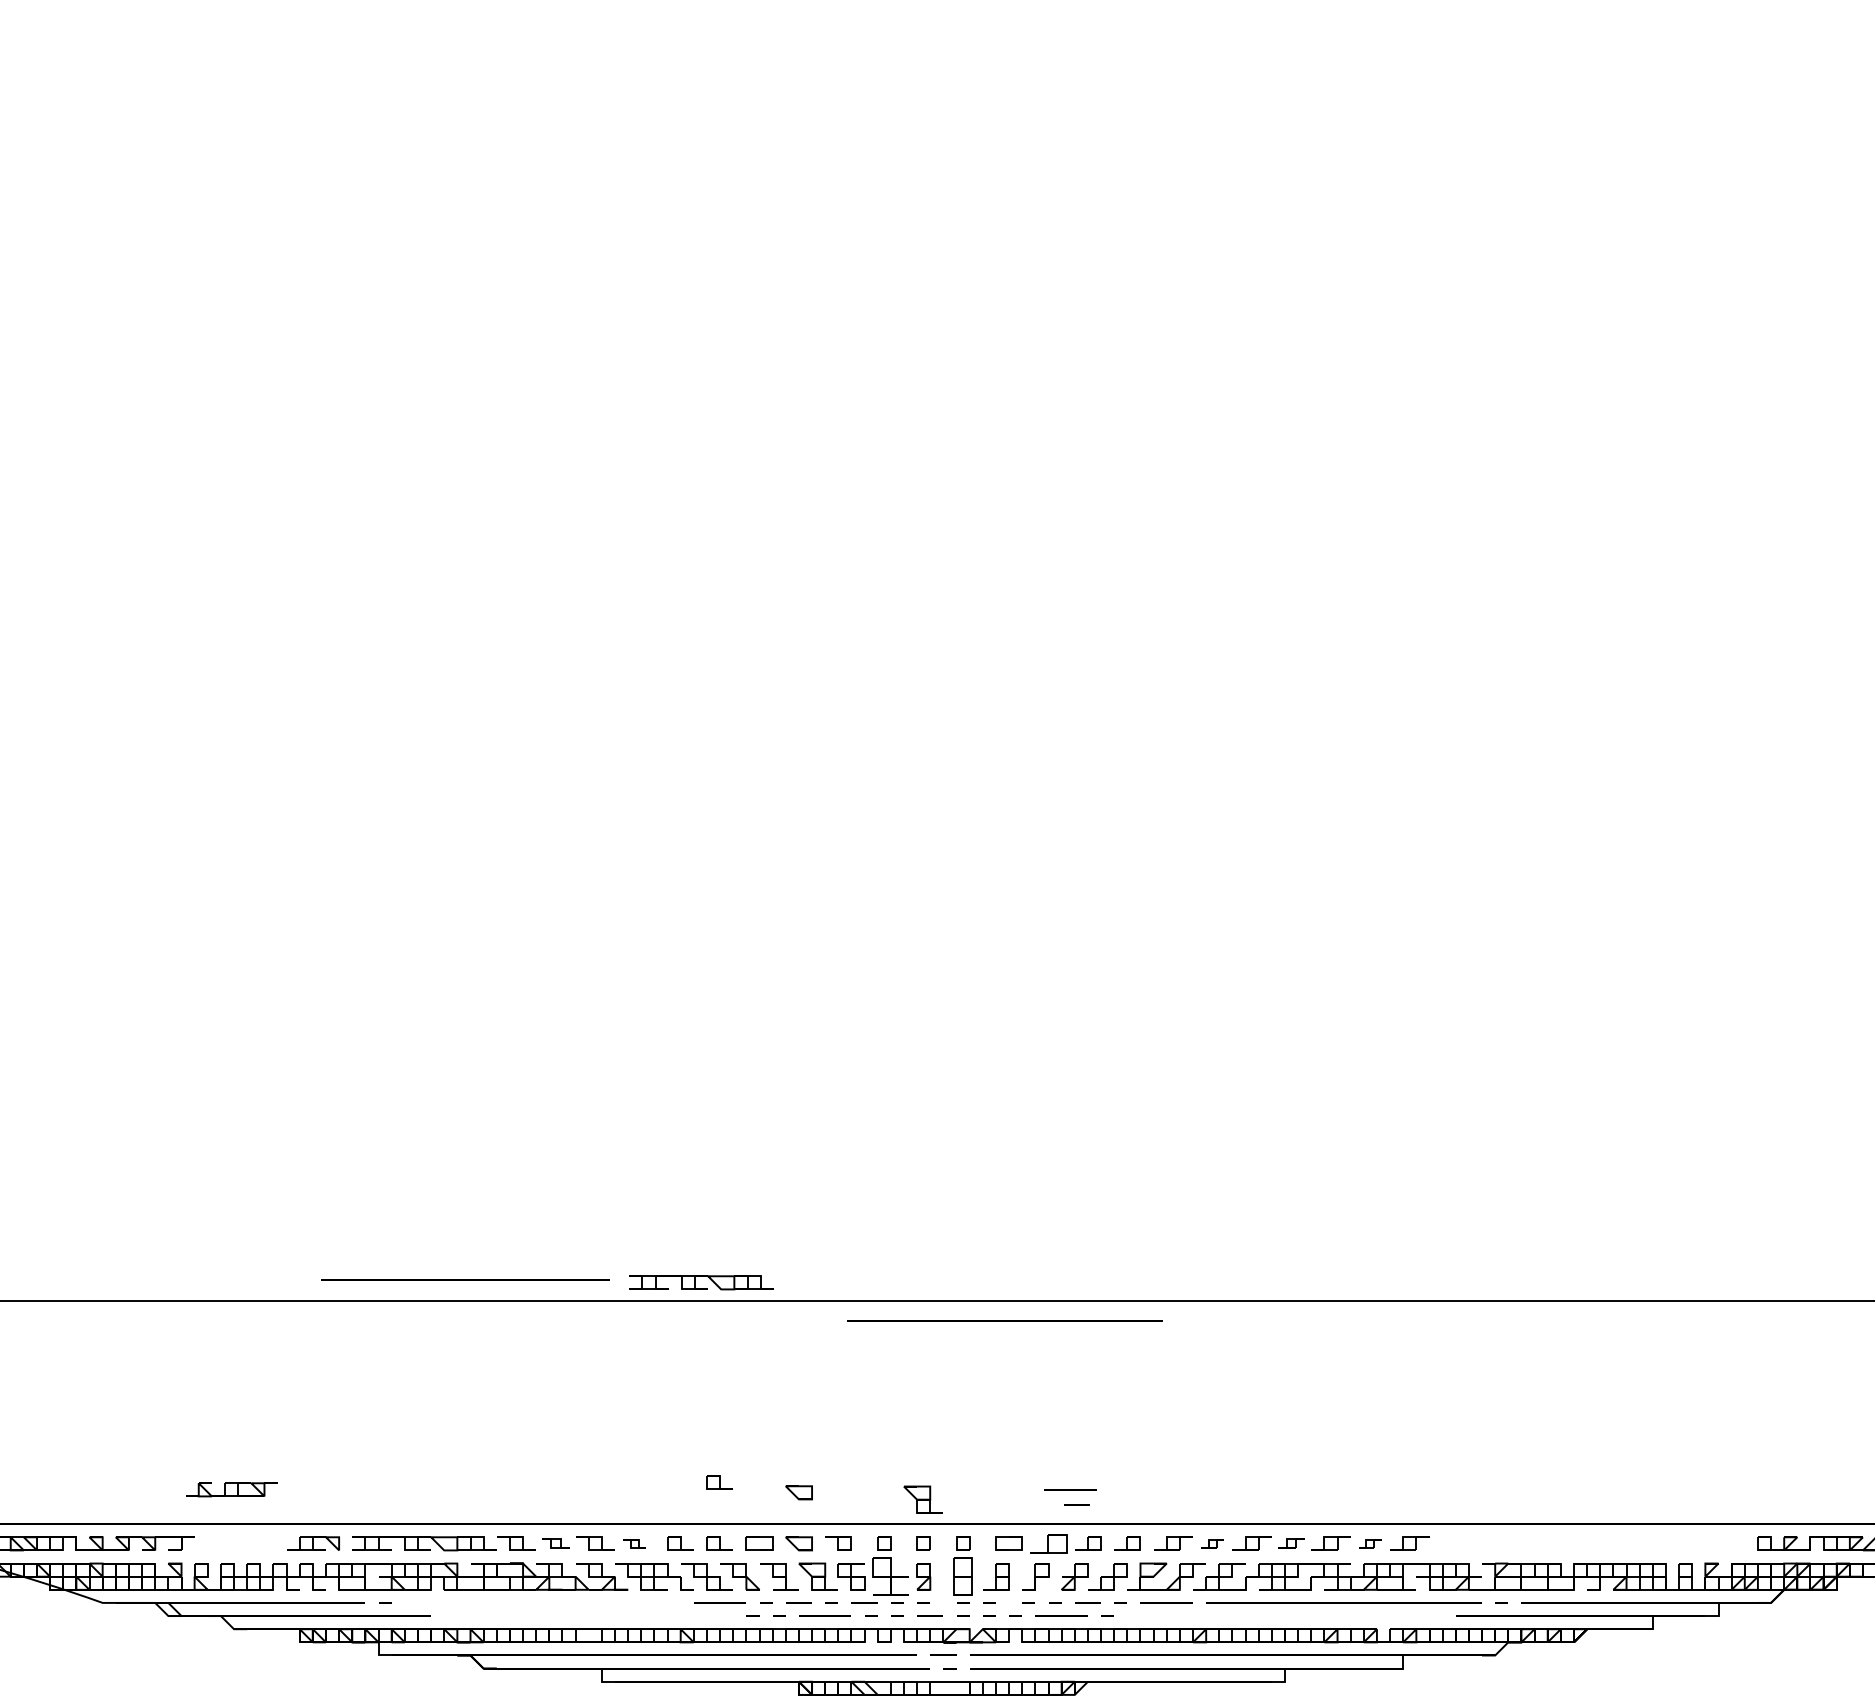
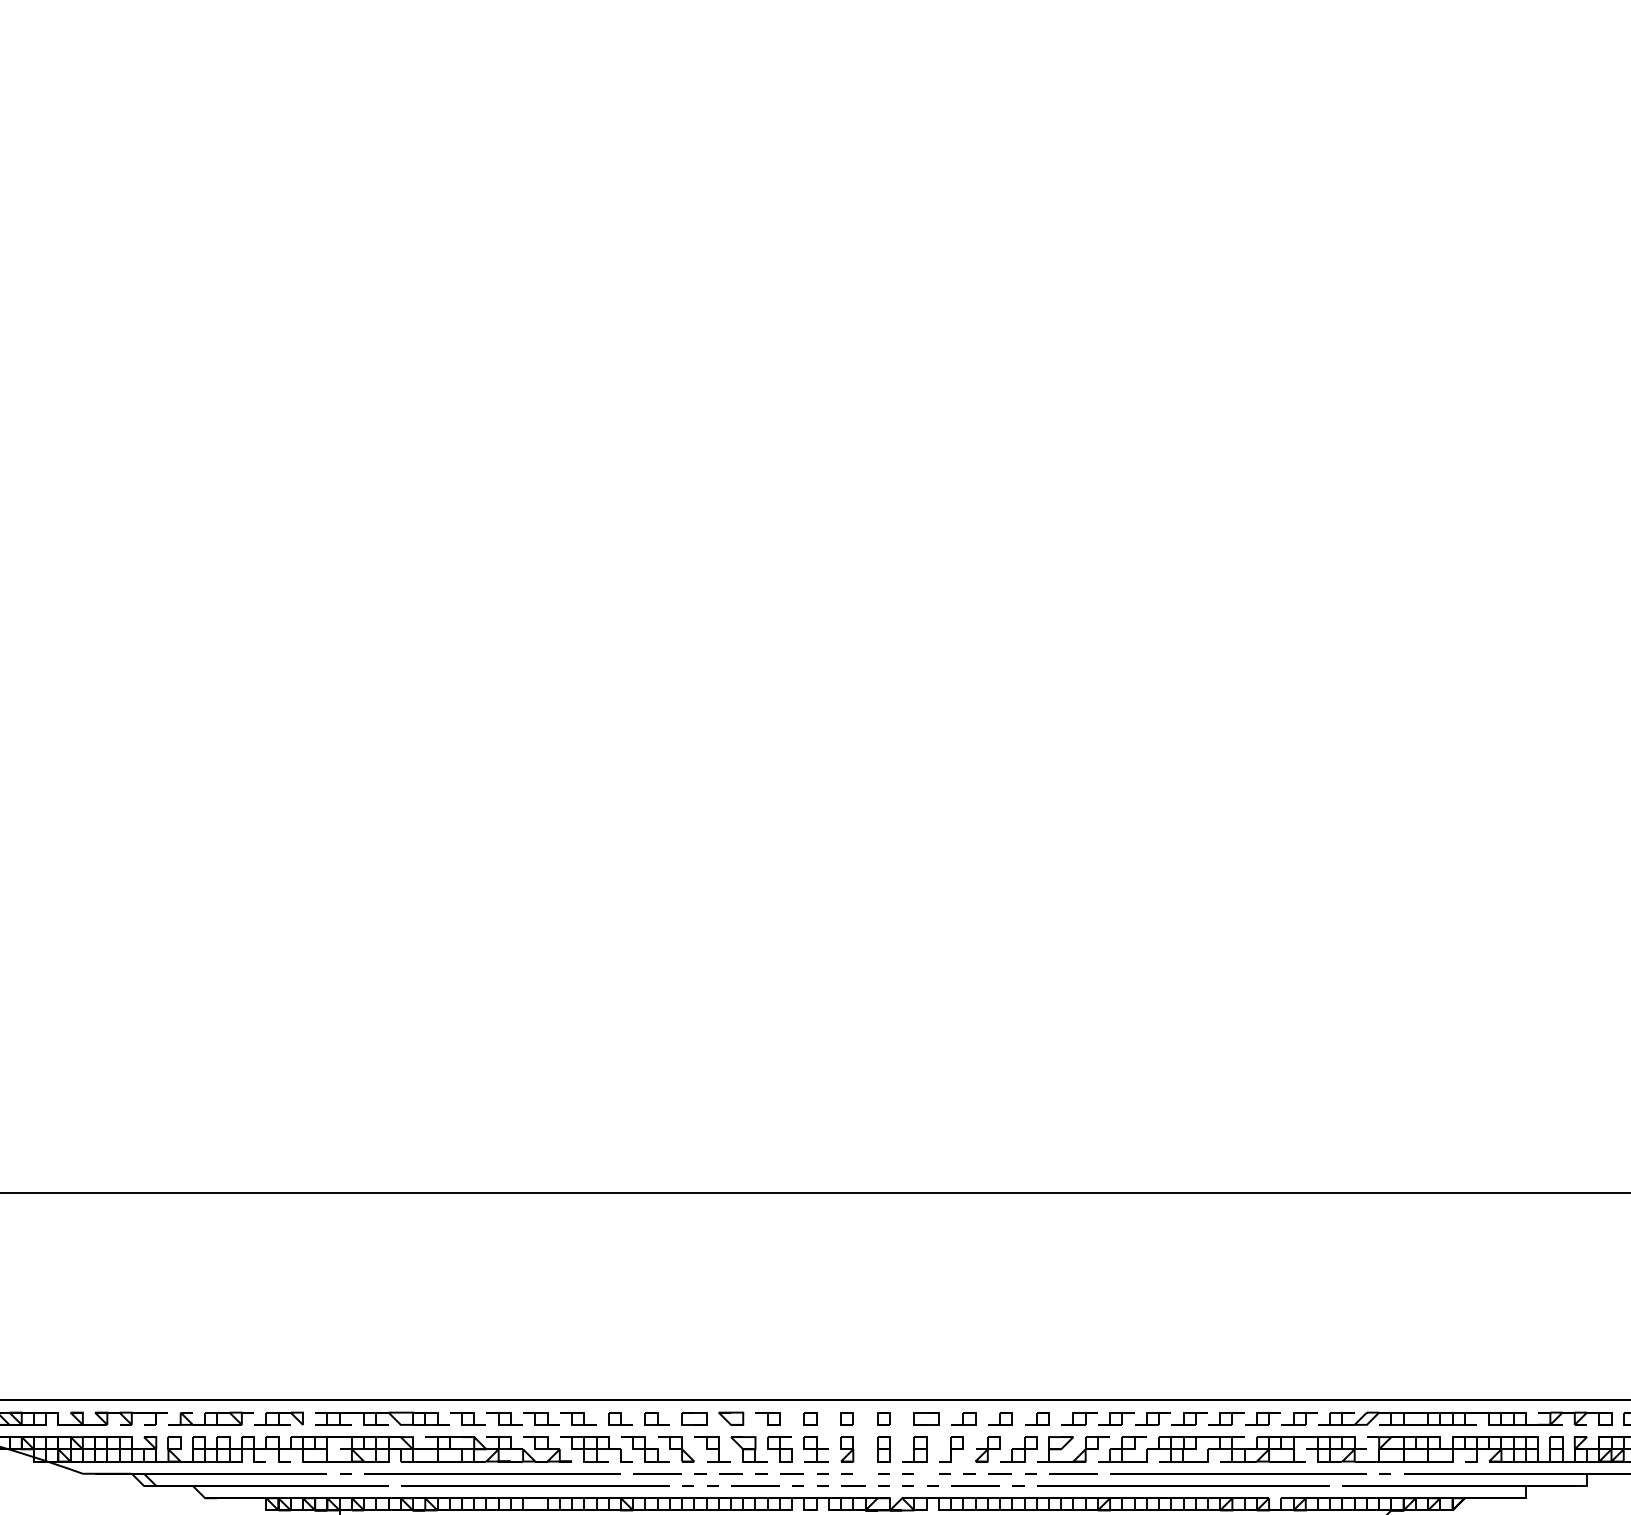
line: (465, 1279) -> (535, 1485), moved
part: (701, 1282) -> (640, 1175), removed
line: (1004, 1320) -> (1183, 1485), moved
part: (719, 1482) -> (657, 1361), removed
part: (231, 1489) -> (211, 1418), moved
line: (1070, 1489) -> (983, 1368), removed
part: (798, 1492) -> (730, 1370), removed
part: (922, 1499) -> (846, 1377), removed
line: (1076, 1504) -> (989, 1382), removed
part: (555, 1543) -> (504, 1418), size x1.43
part: (634, 1543) -> (577, 1418), size x1.67
part: (1048, 1543) -> (963, 1418), size x0.71
part: (1212, 1543) -> (1116, 1418), size x1.67
part: (1291, 1543) -> (1189, 1418), size x1.43
part: (1370, 1543) -> (1263, 1418), size x1.67
part: (1587, 1543) -> (1465, 1418), added
part: (890, 1576) -> (816, 1449), size x0.71
part: (963, 1576) -> (884, 1449), size x0.71
line: (542, 1602) -> (492, 1473), added

